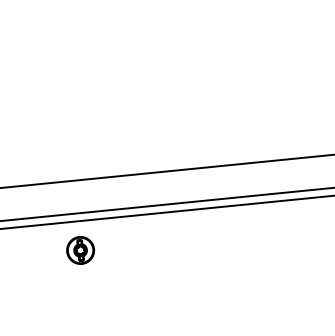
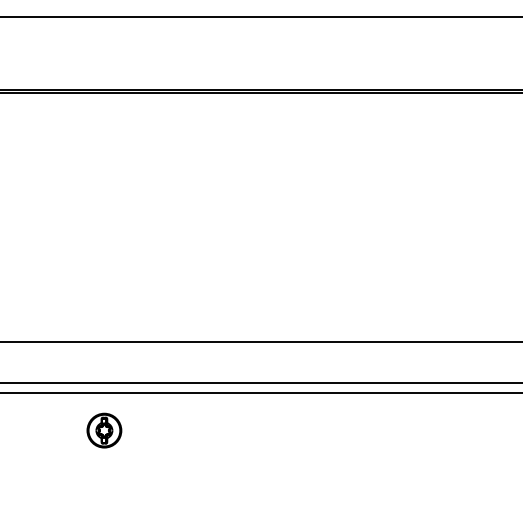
part: (80, 250) -> (104, 430), moved

